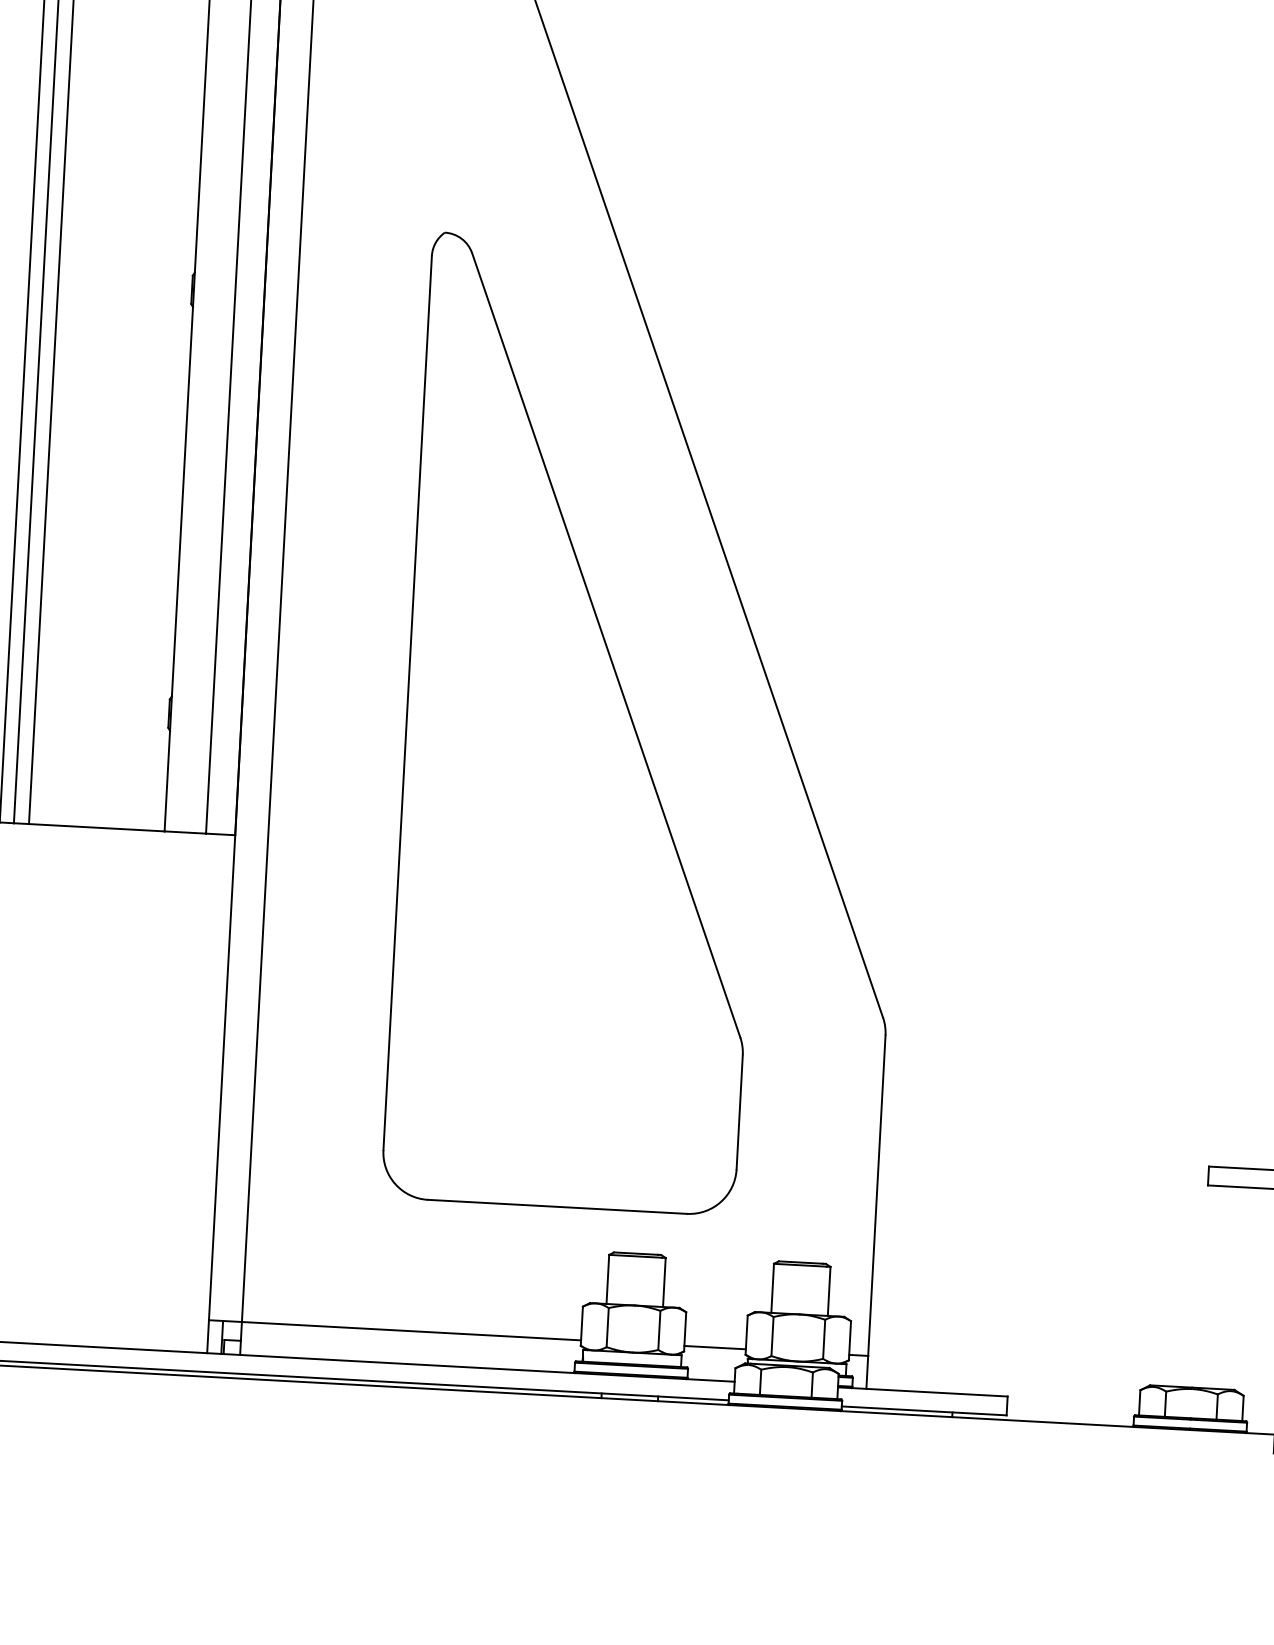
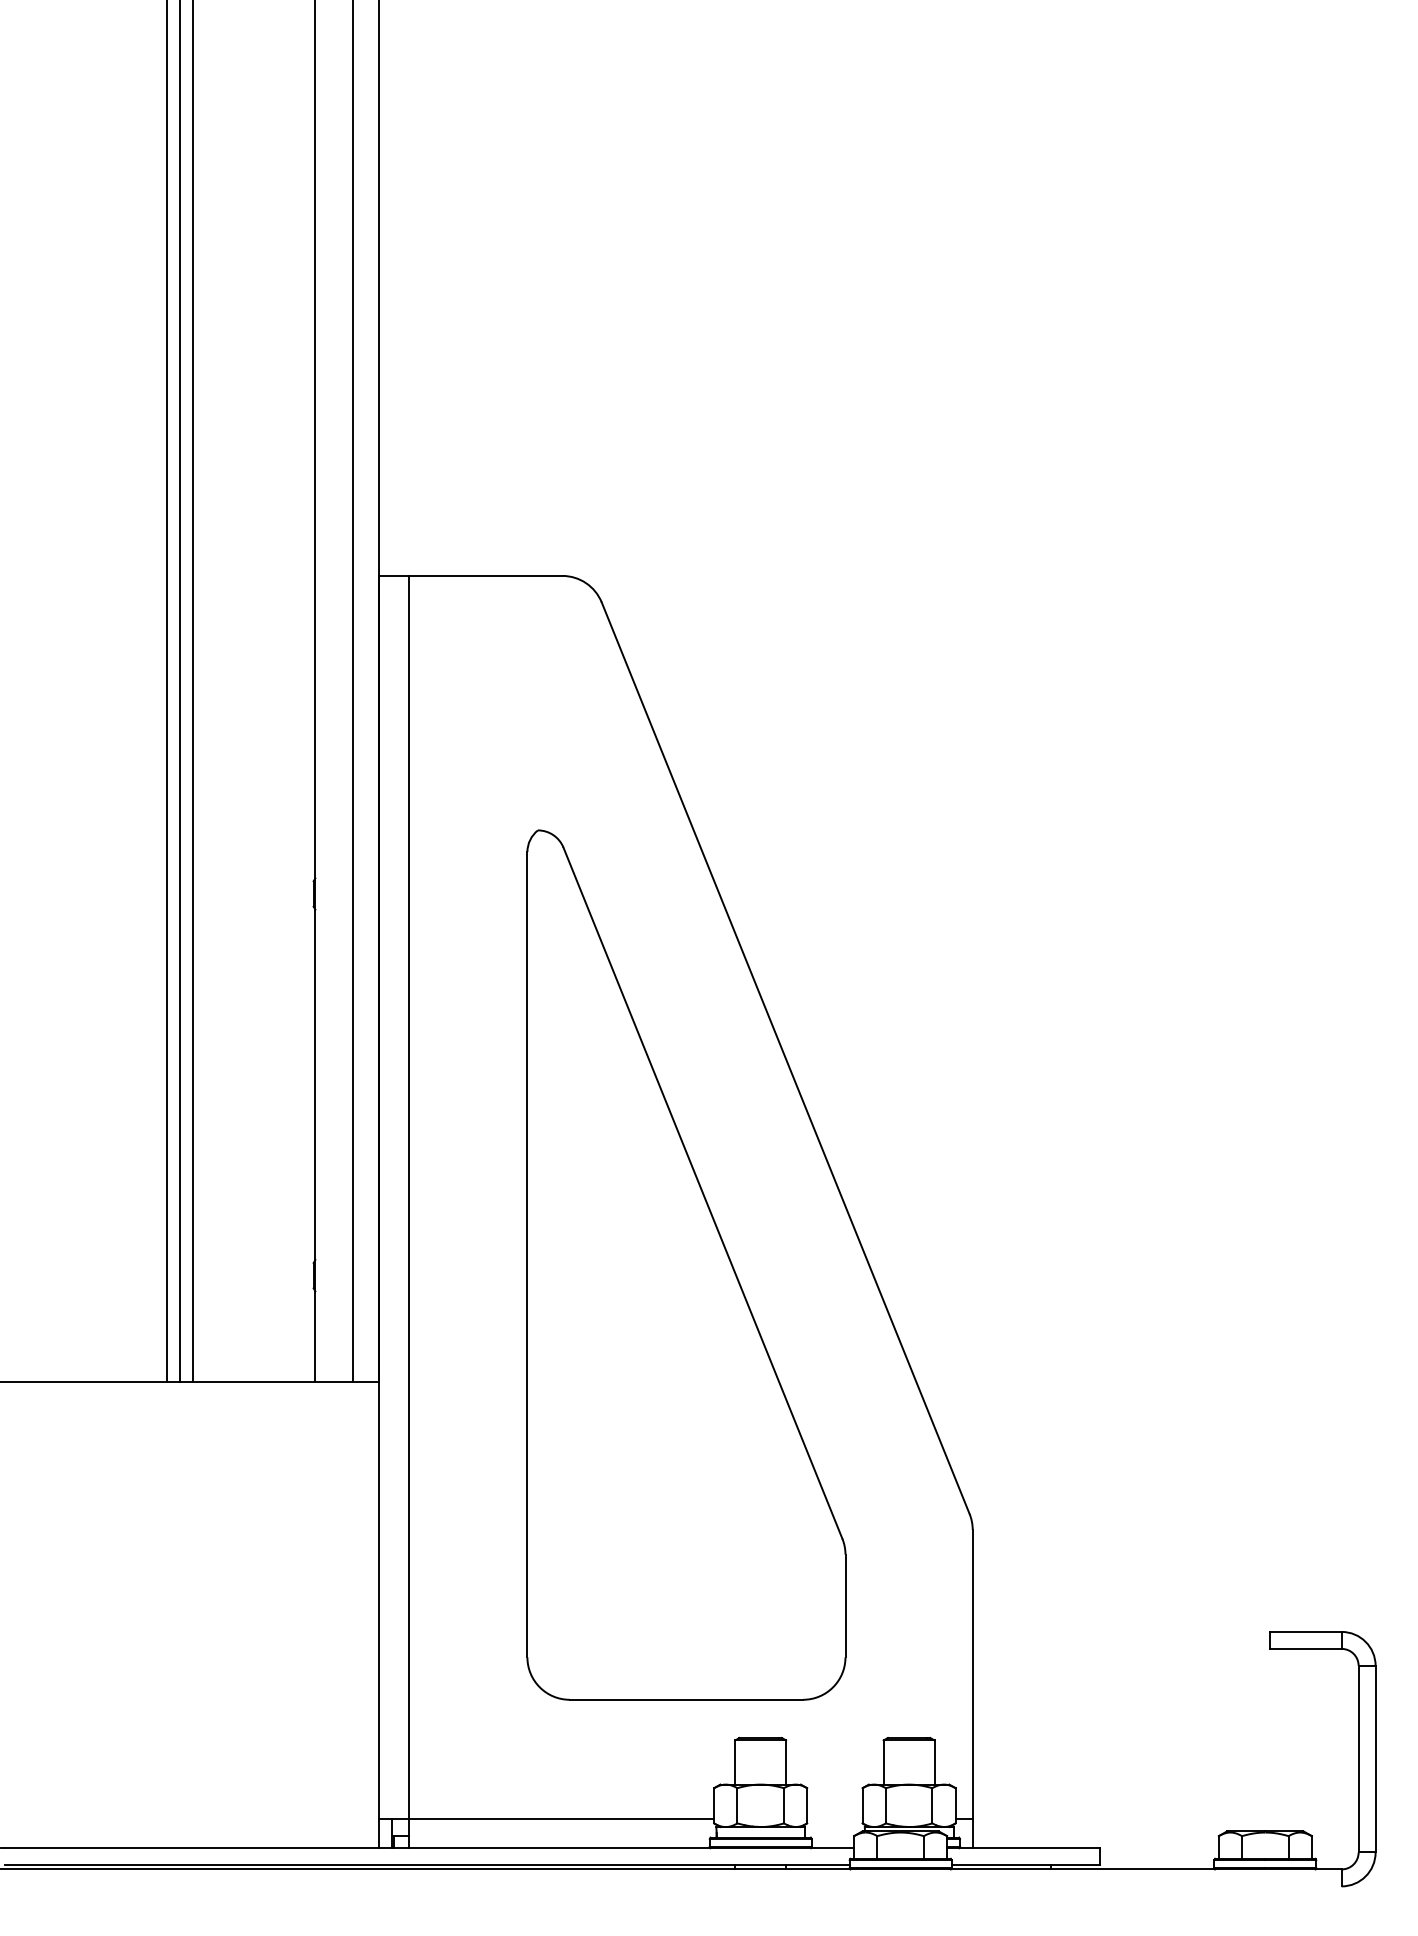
line: (714, 1347) -> (834, 1818), removed

